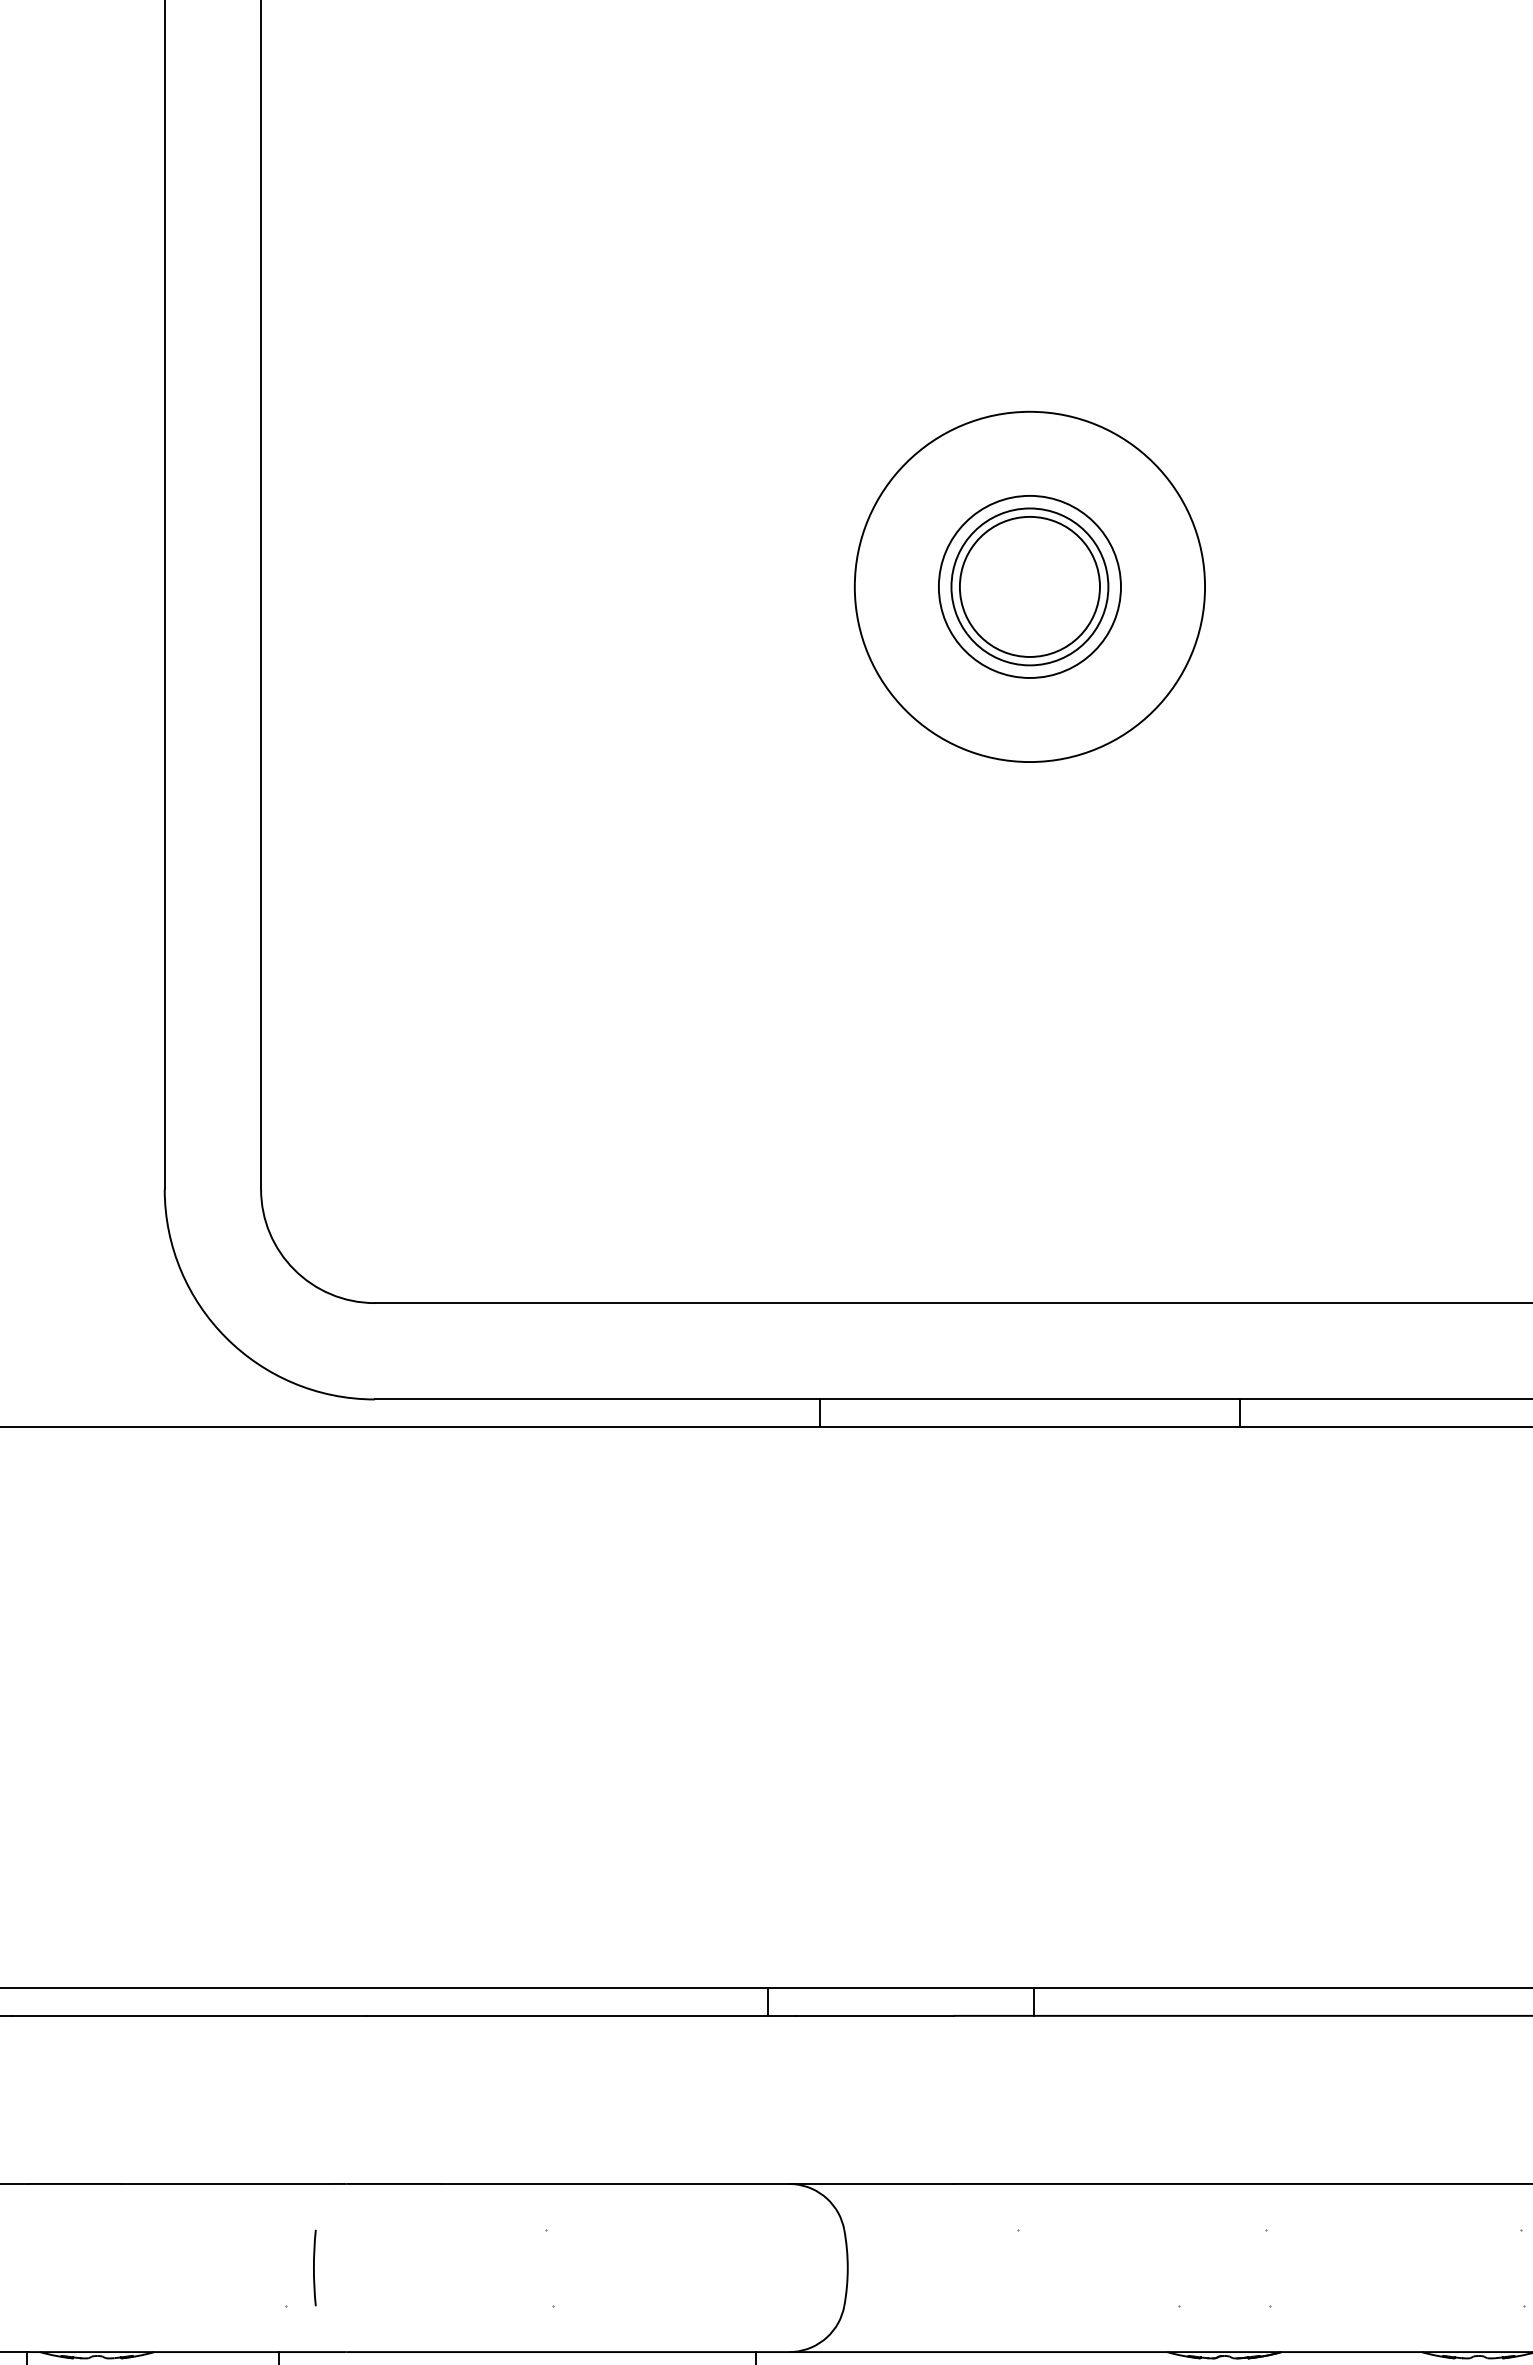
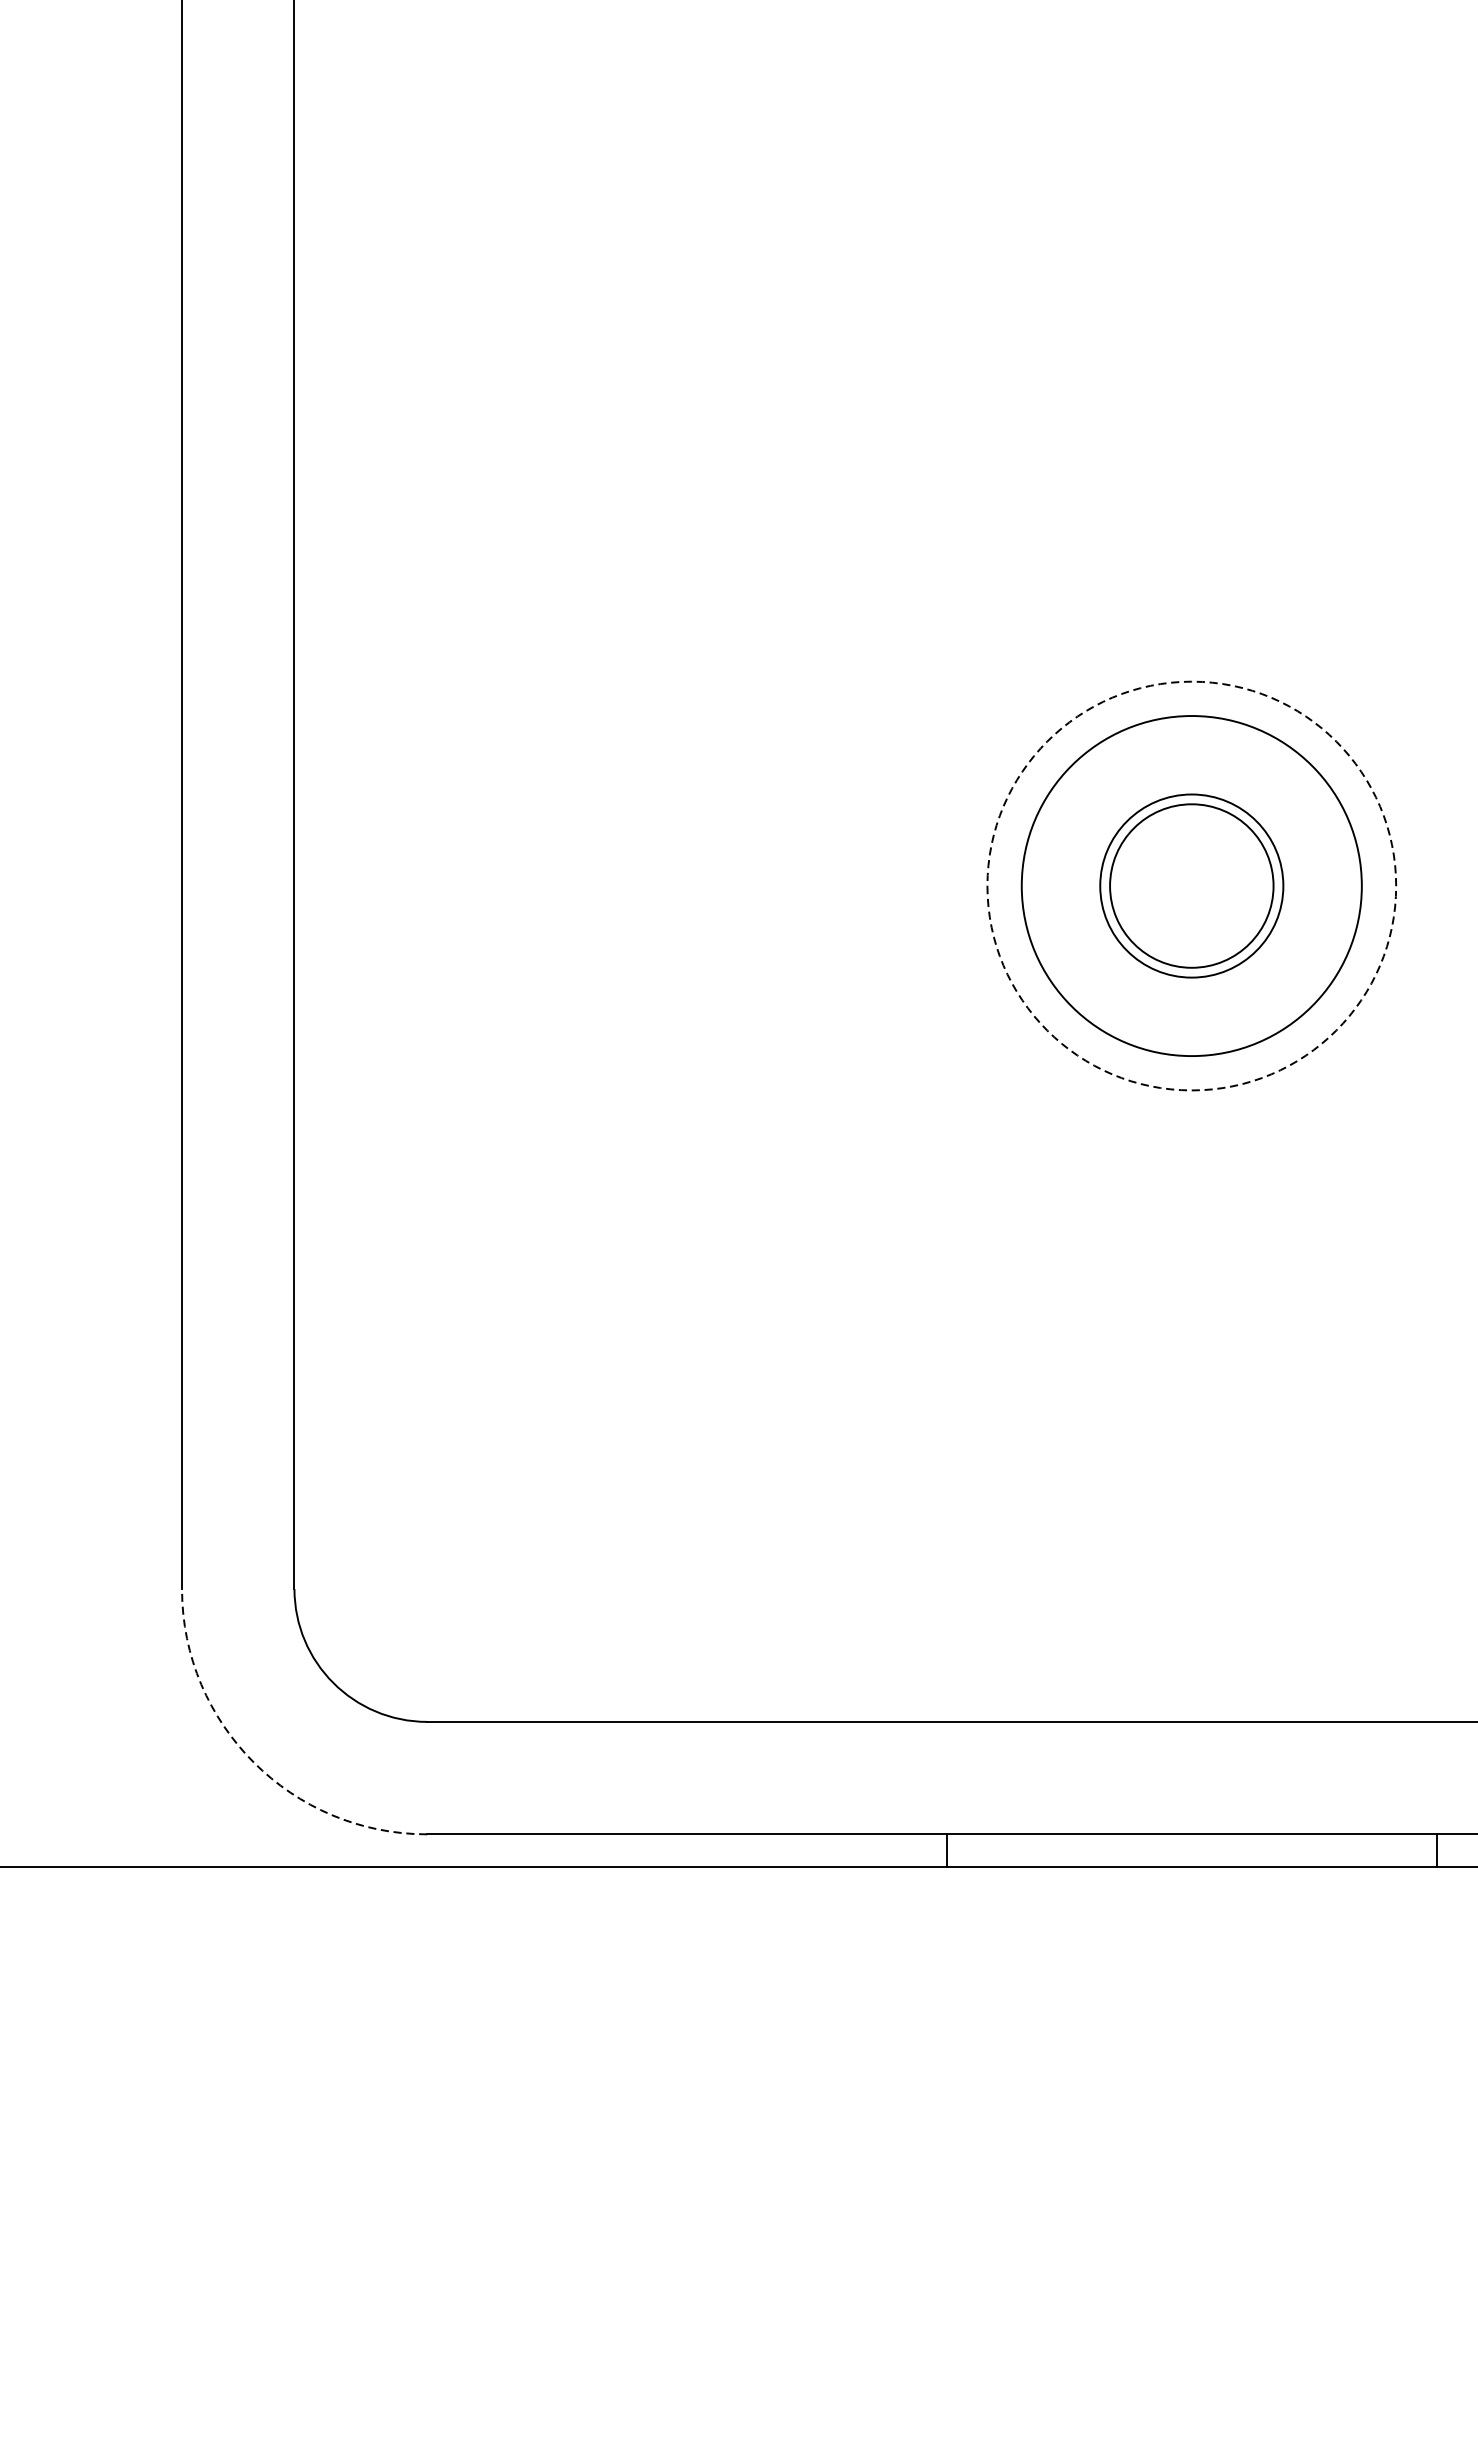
circle: (1029, 586) -> (1191, 885), size x1.6
circle: (1029, 586) -> (1191, 885), solid -> dashed
arc: (226, 1337) -> (254, 1762), solid -> dashed

